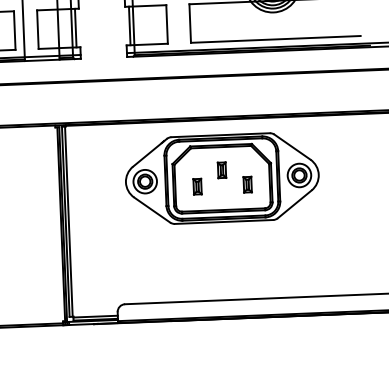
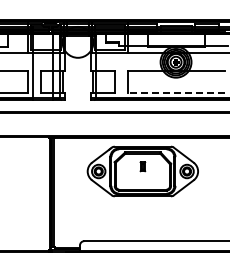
line: (275, 40) -> (176, 93), solid -> dashed
part: (248, 184) -> (157, 175), removed
part: (197, 186) -> (128, 175), removed

